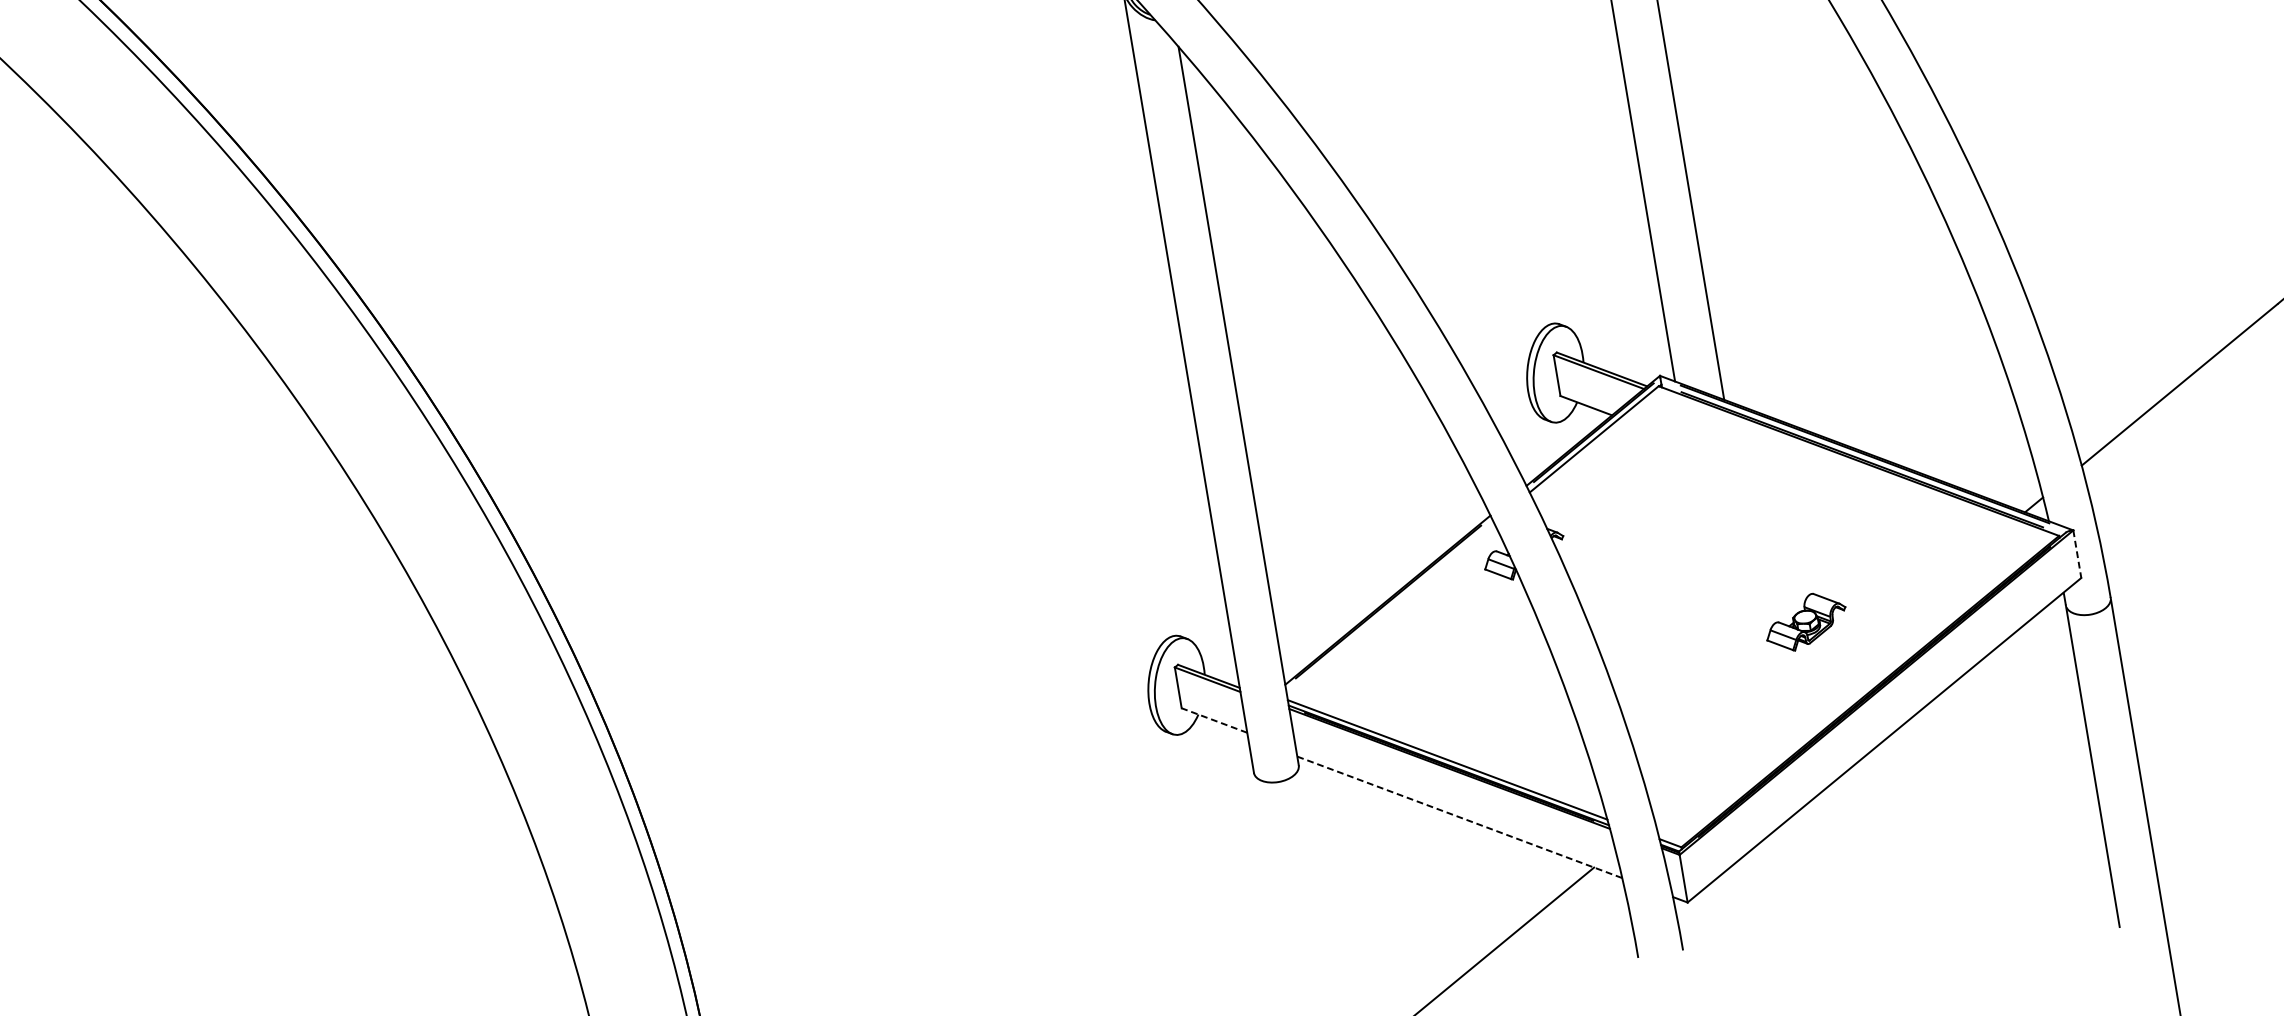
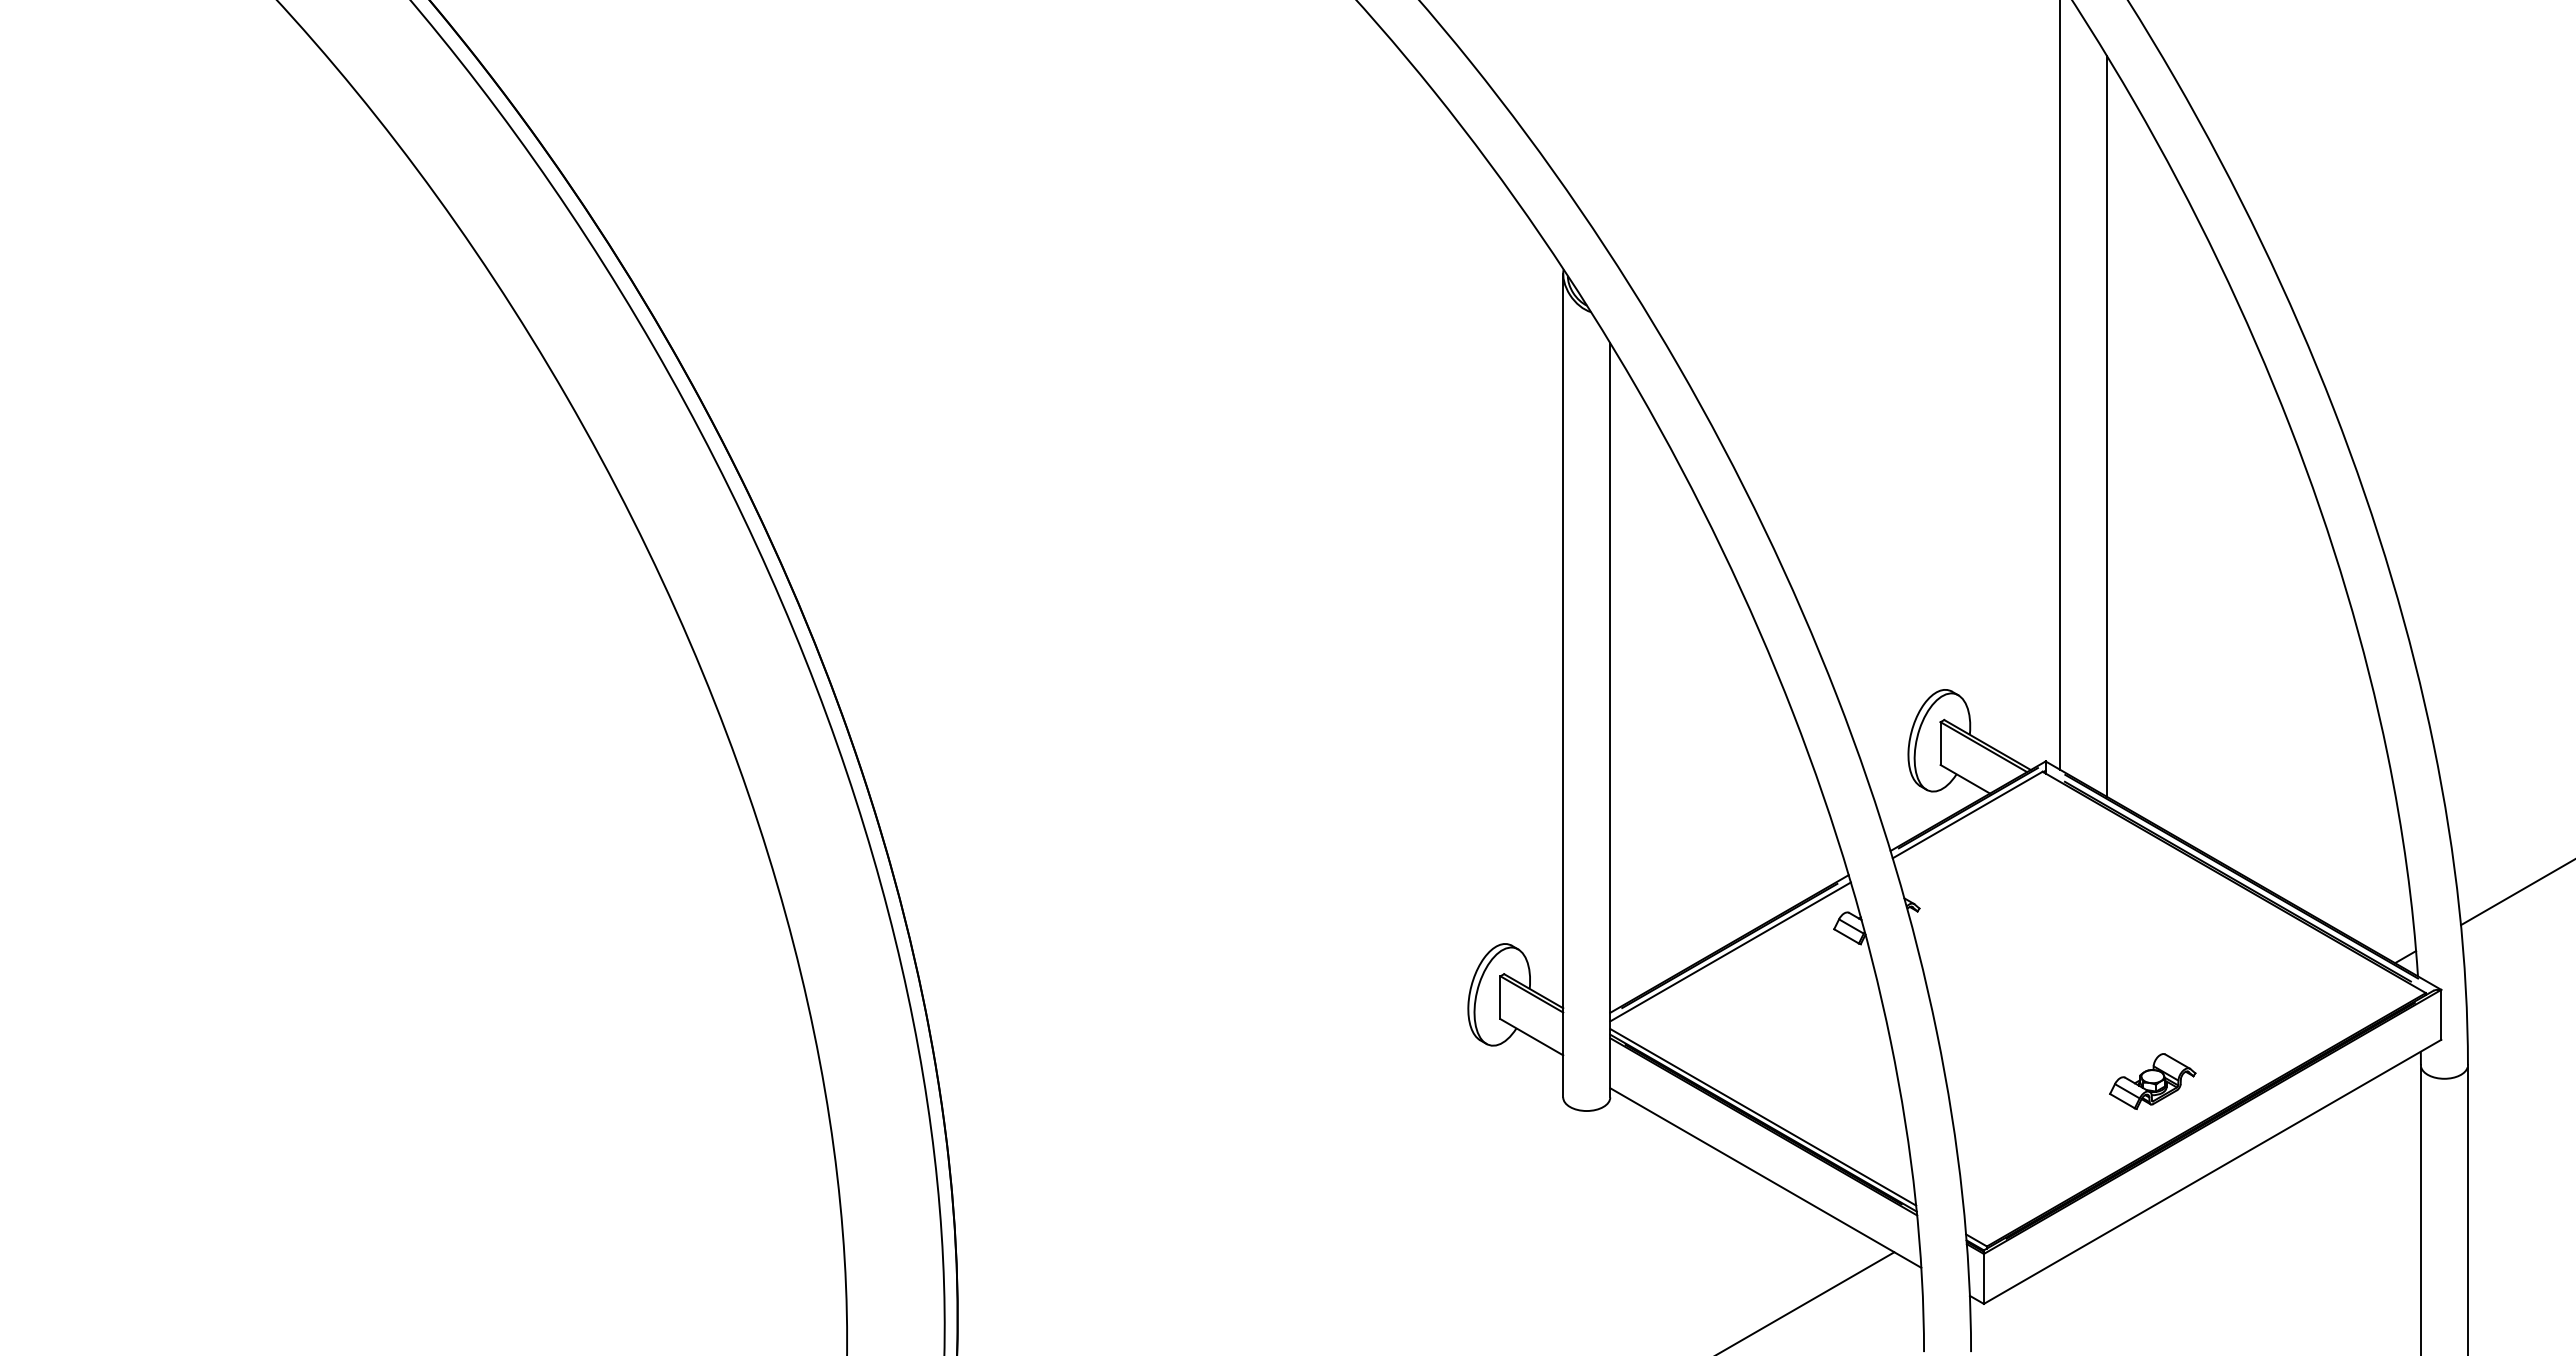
line: (2077, 553) -> (2441, 1014), dashed -> solid
line: (1390, 607) -> (1730, 951), added
part: (1805, 621) -> (2152, 1081), moved
line: (1214, 719) -> (1531, 1036), dashed -> solid
line: (1459, 817) -> (1765, 1178), dashed -> solid

